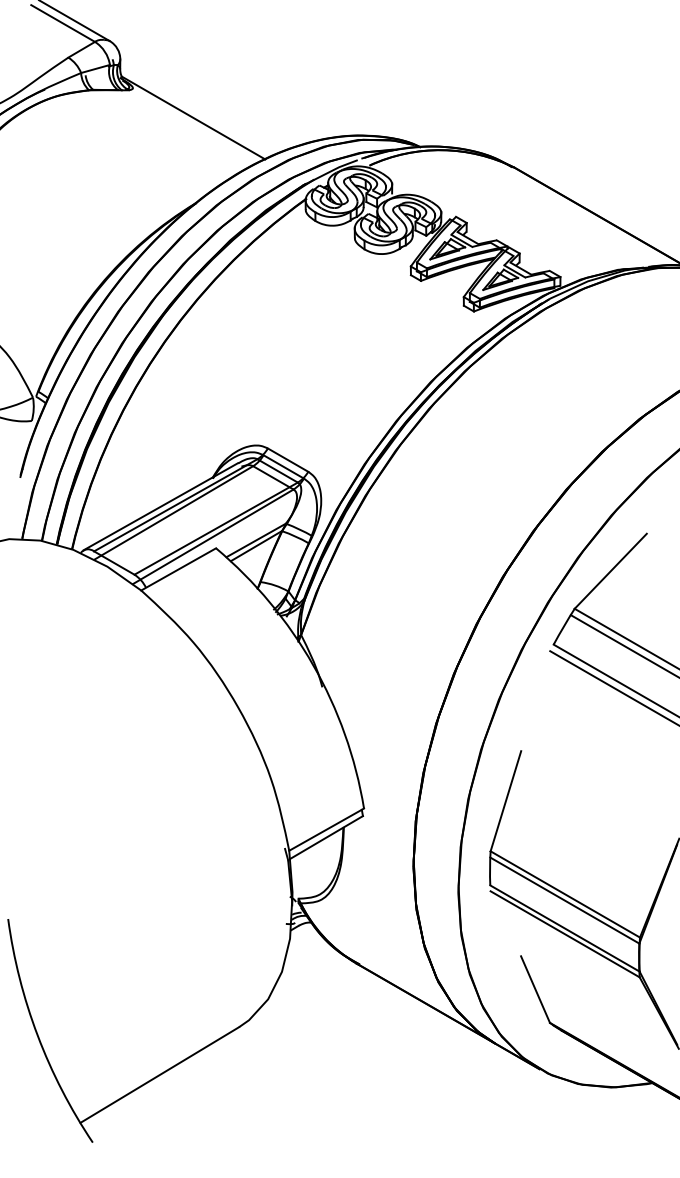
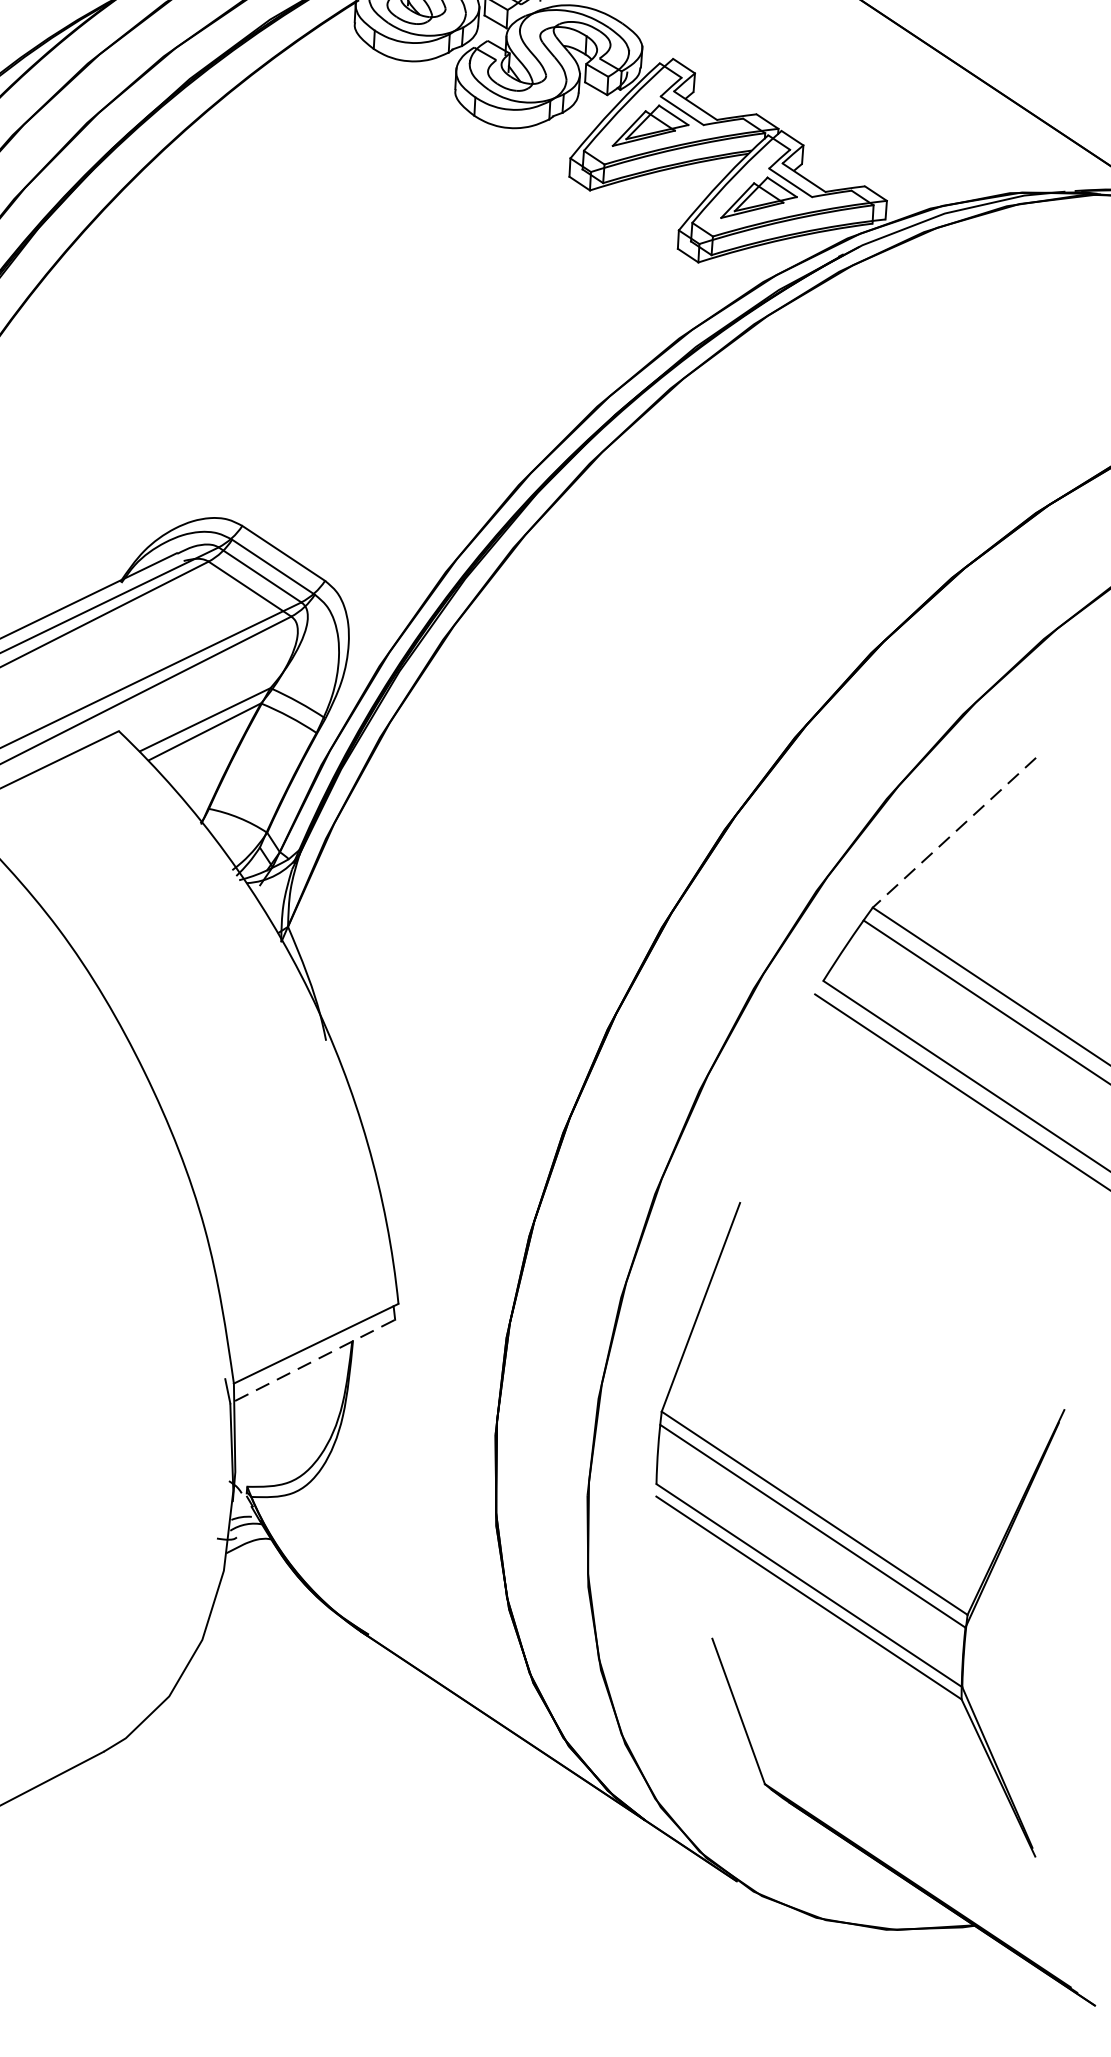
line: (610, 571) -> (953, 833), solid -> dashed
line: (327, 837) -> (316, 1360), solid -> dashed

